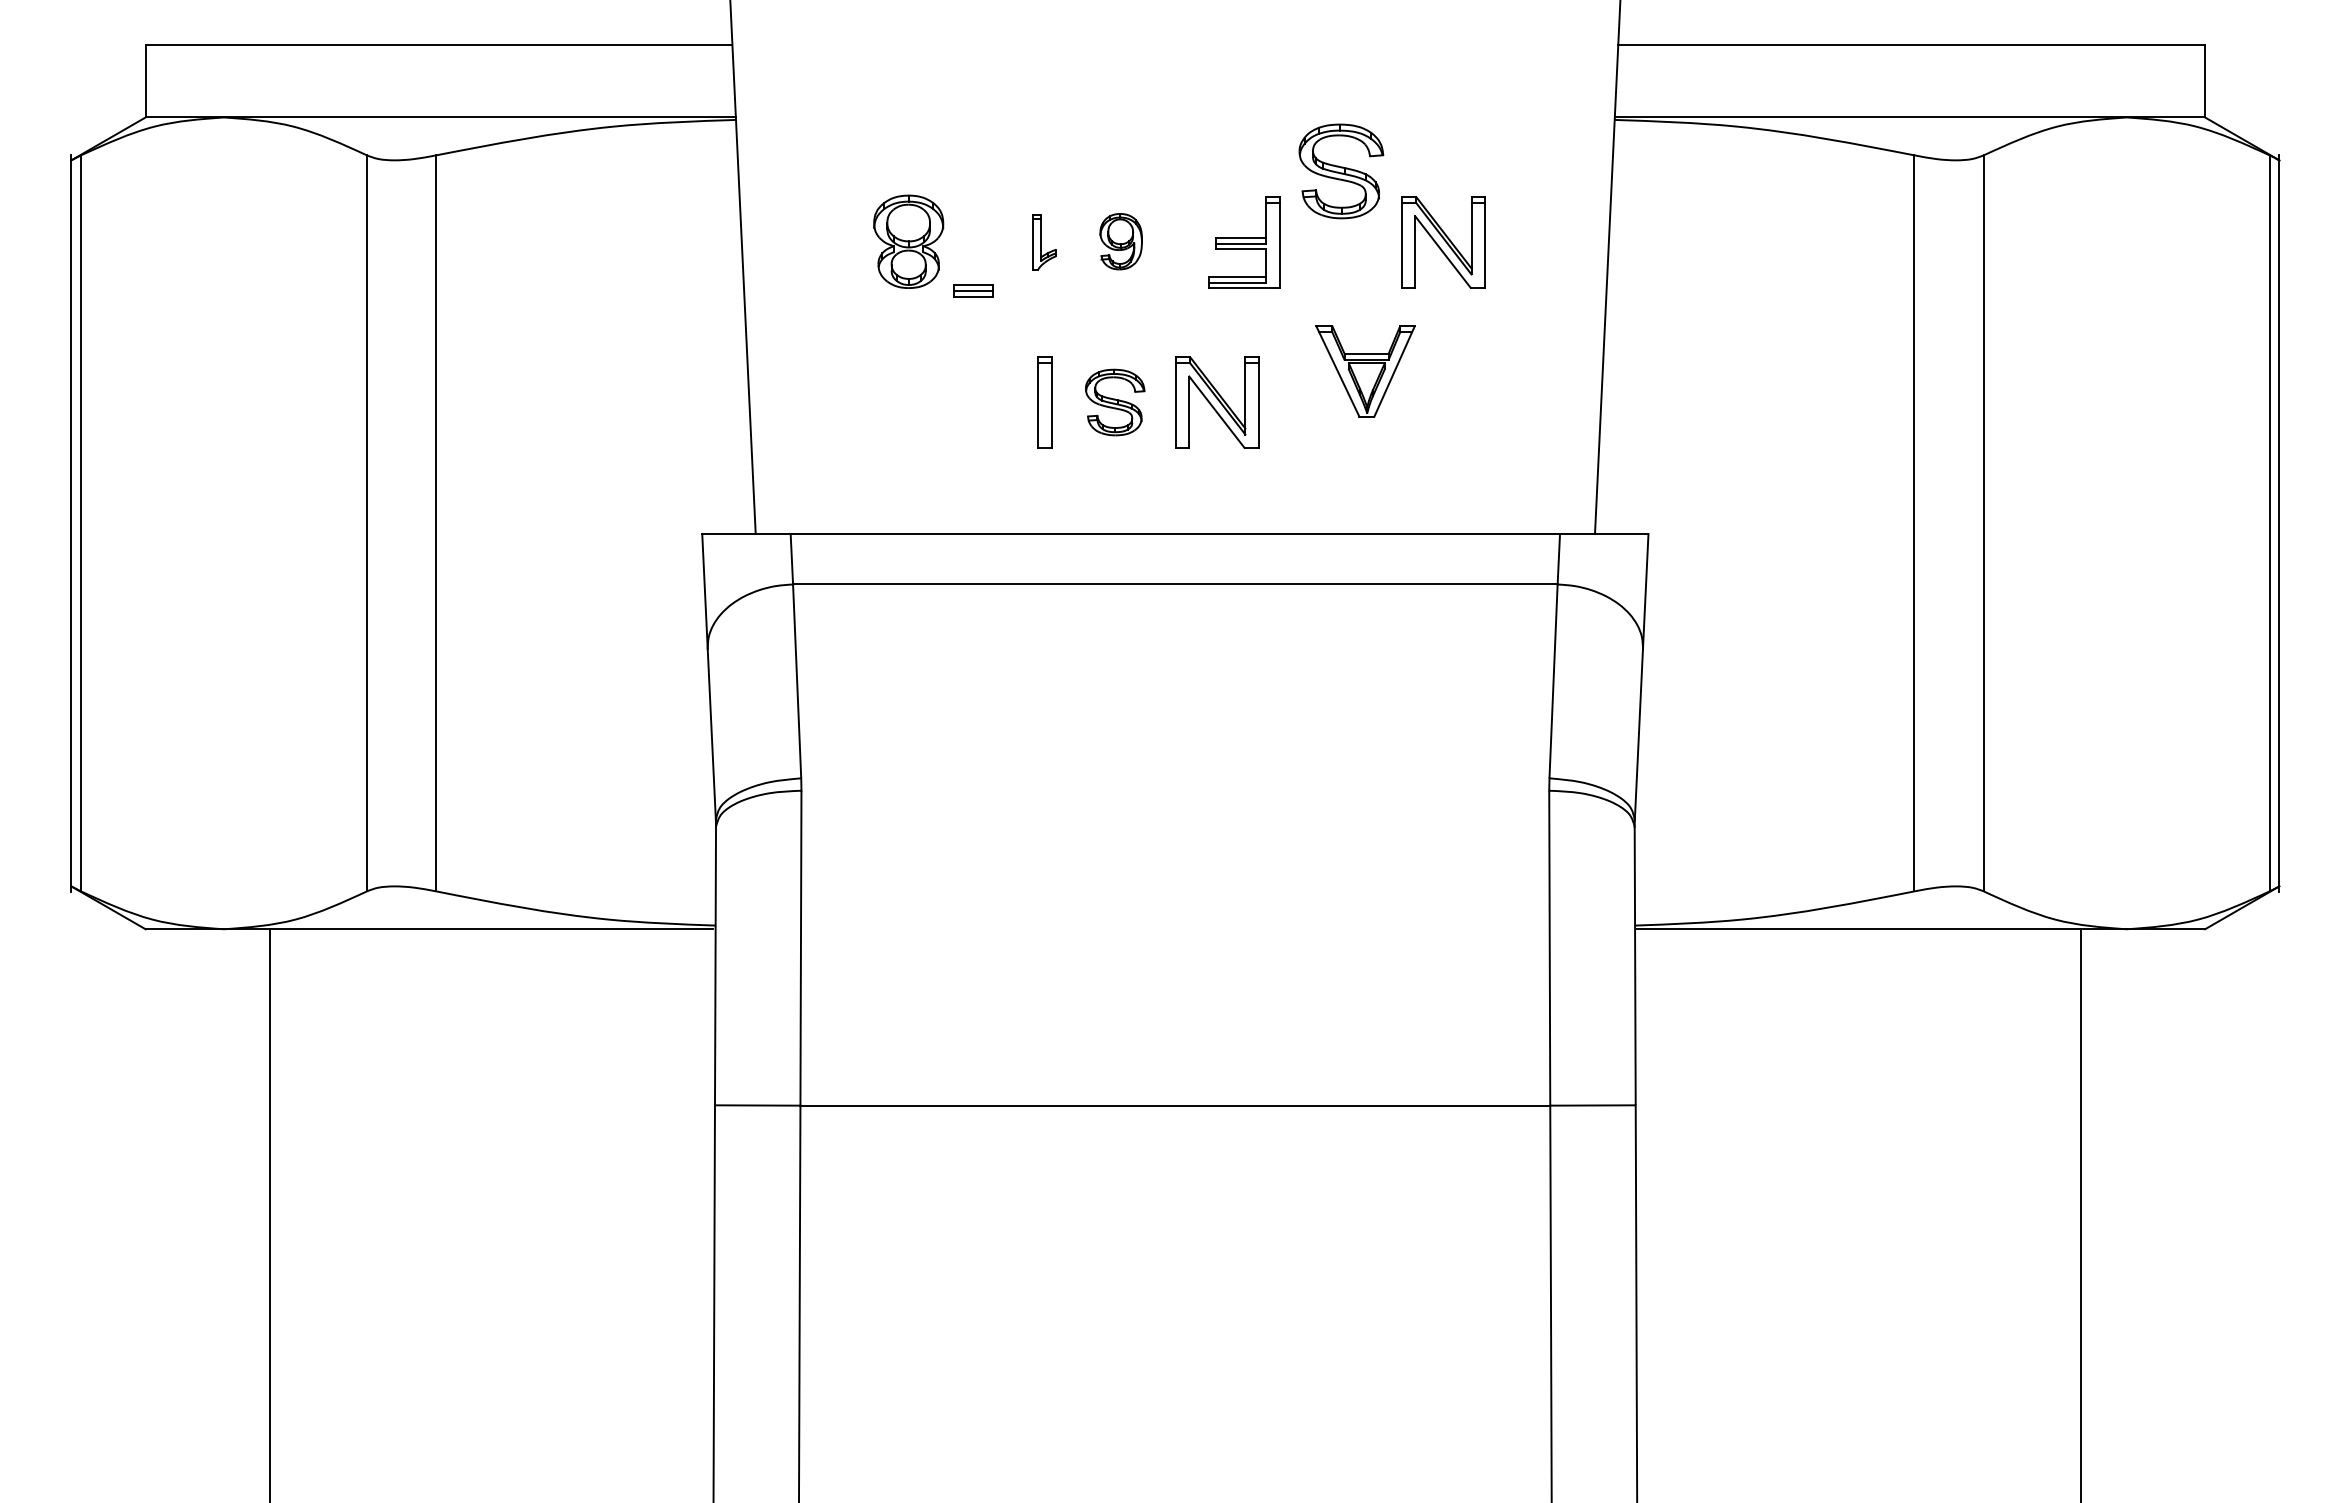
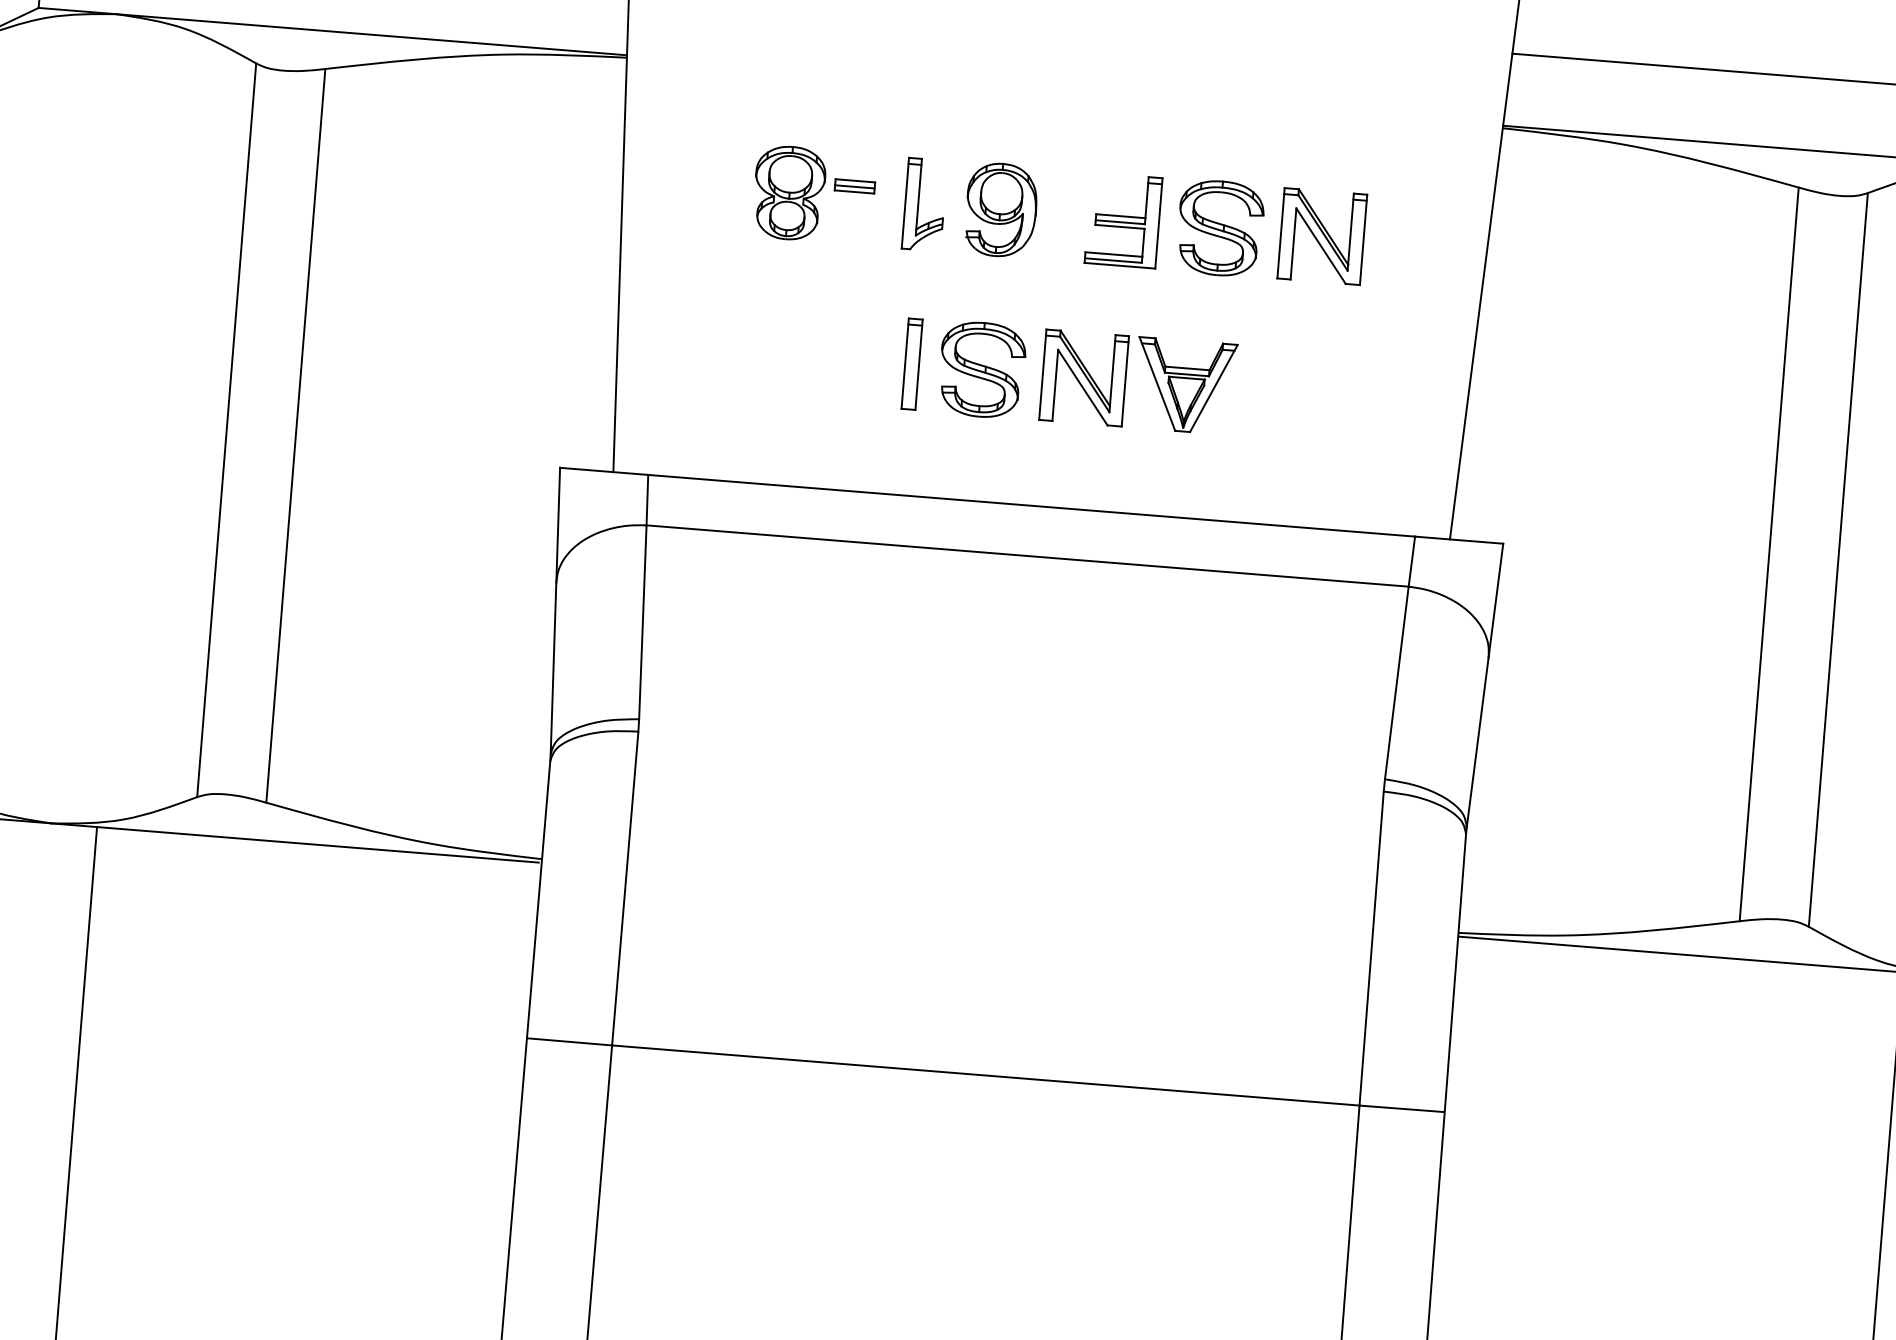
part: (1341, 171) -> (1220, 228), moved
part: (1120, 241) -> (1000, 209), size x1.67
part: (1044, 242) -> (924, 204), size x1.67
part: (973, 290) -> (854, 186), moved
part: (1365, 371) -> (1184, 386), moved
part: (1114, 402) -> (981, 369), size x1.43

